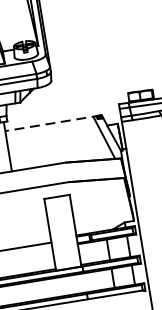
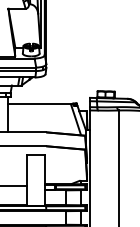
line: (52, 123) -> (41, 103), dashed -> solid

